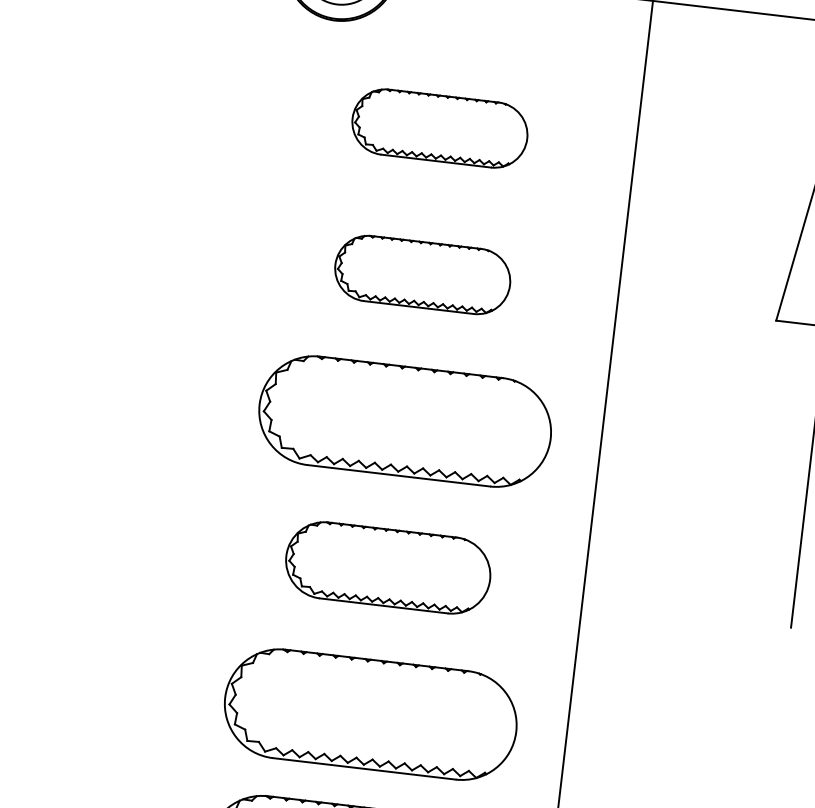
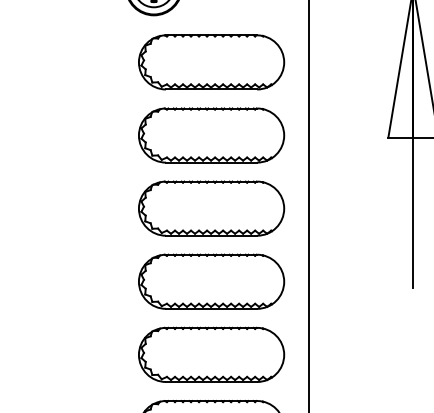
part: (439, 128) -> (211, 62), size x1.67
part: (422, 274) -> (211, 135), size x1.67
part: (387, 567) -> (211, 281), size x1.43

